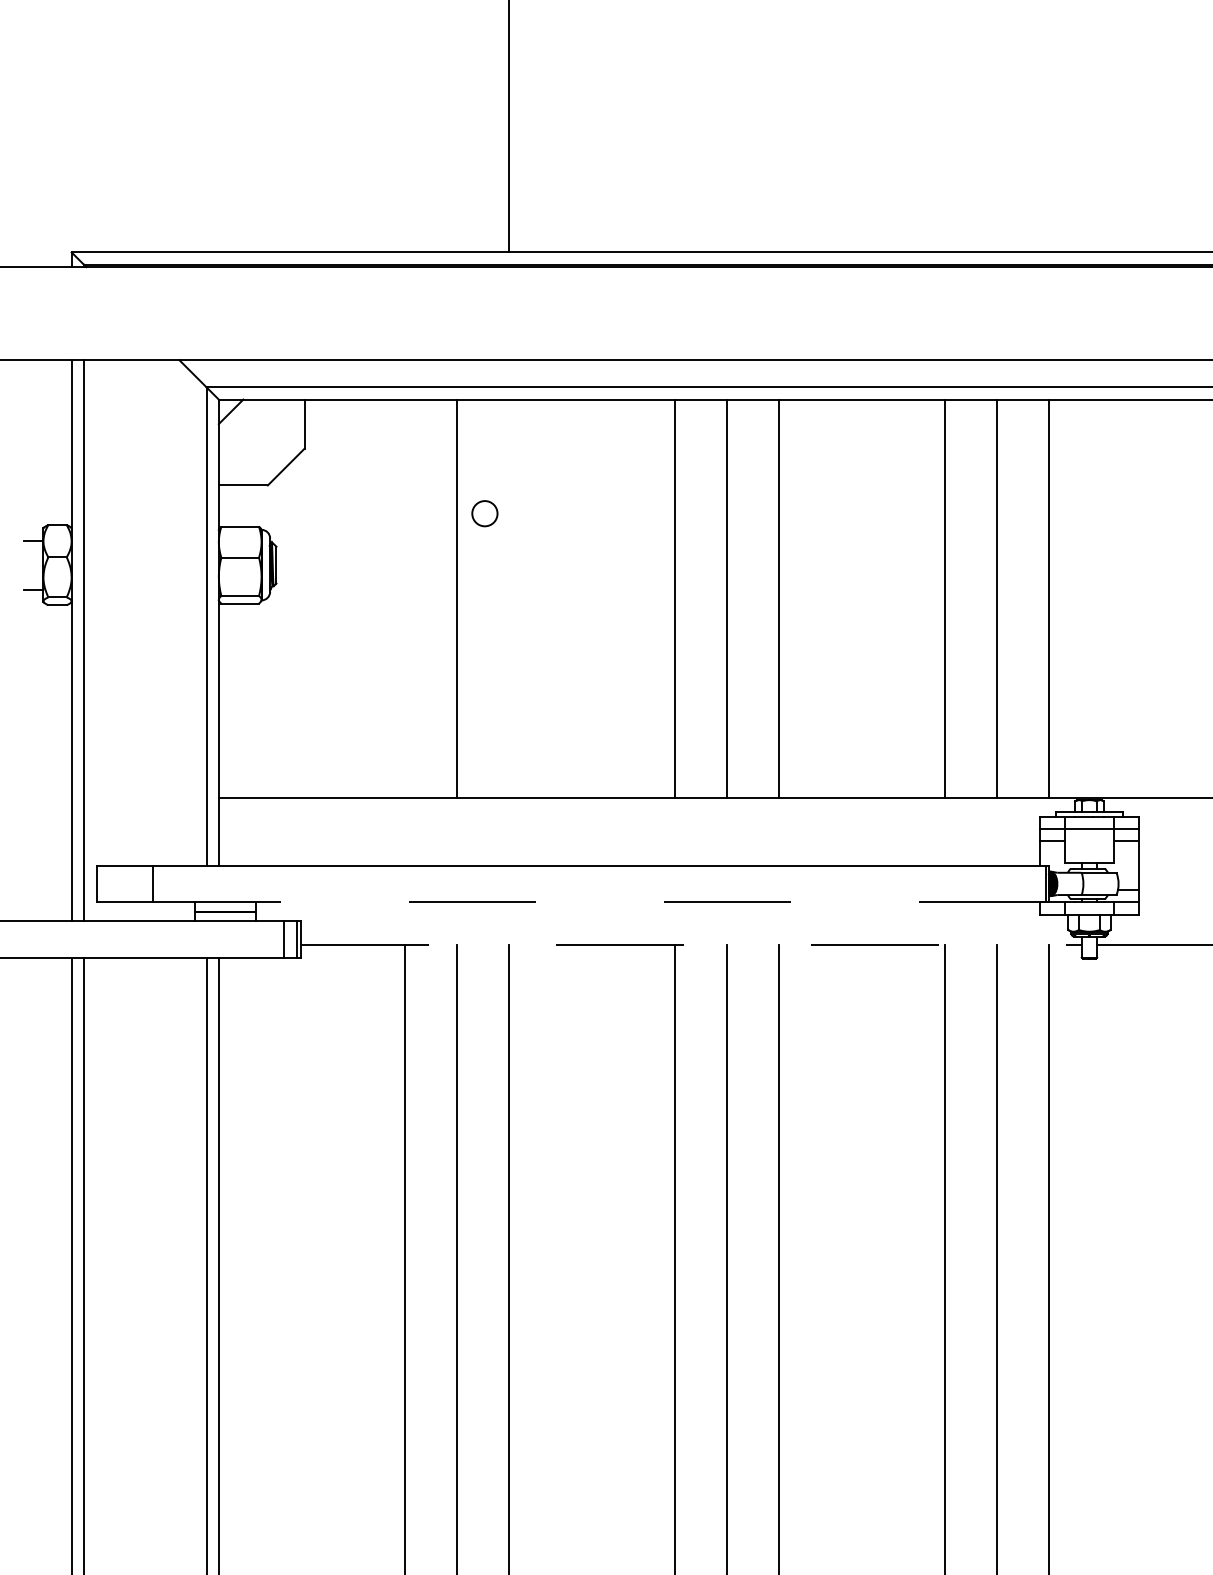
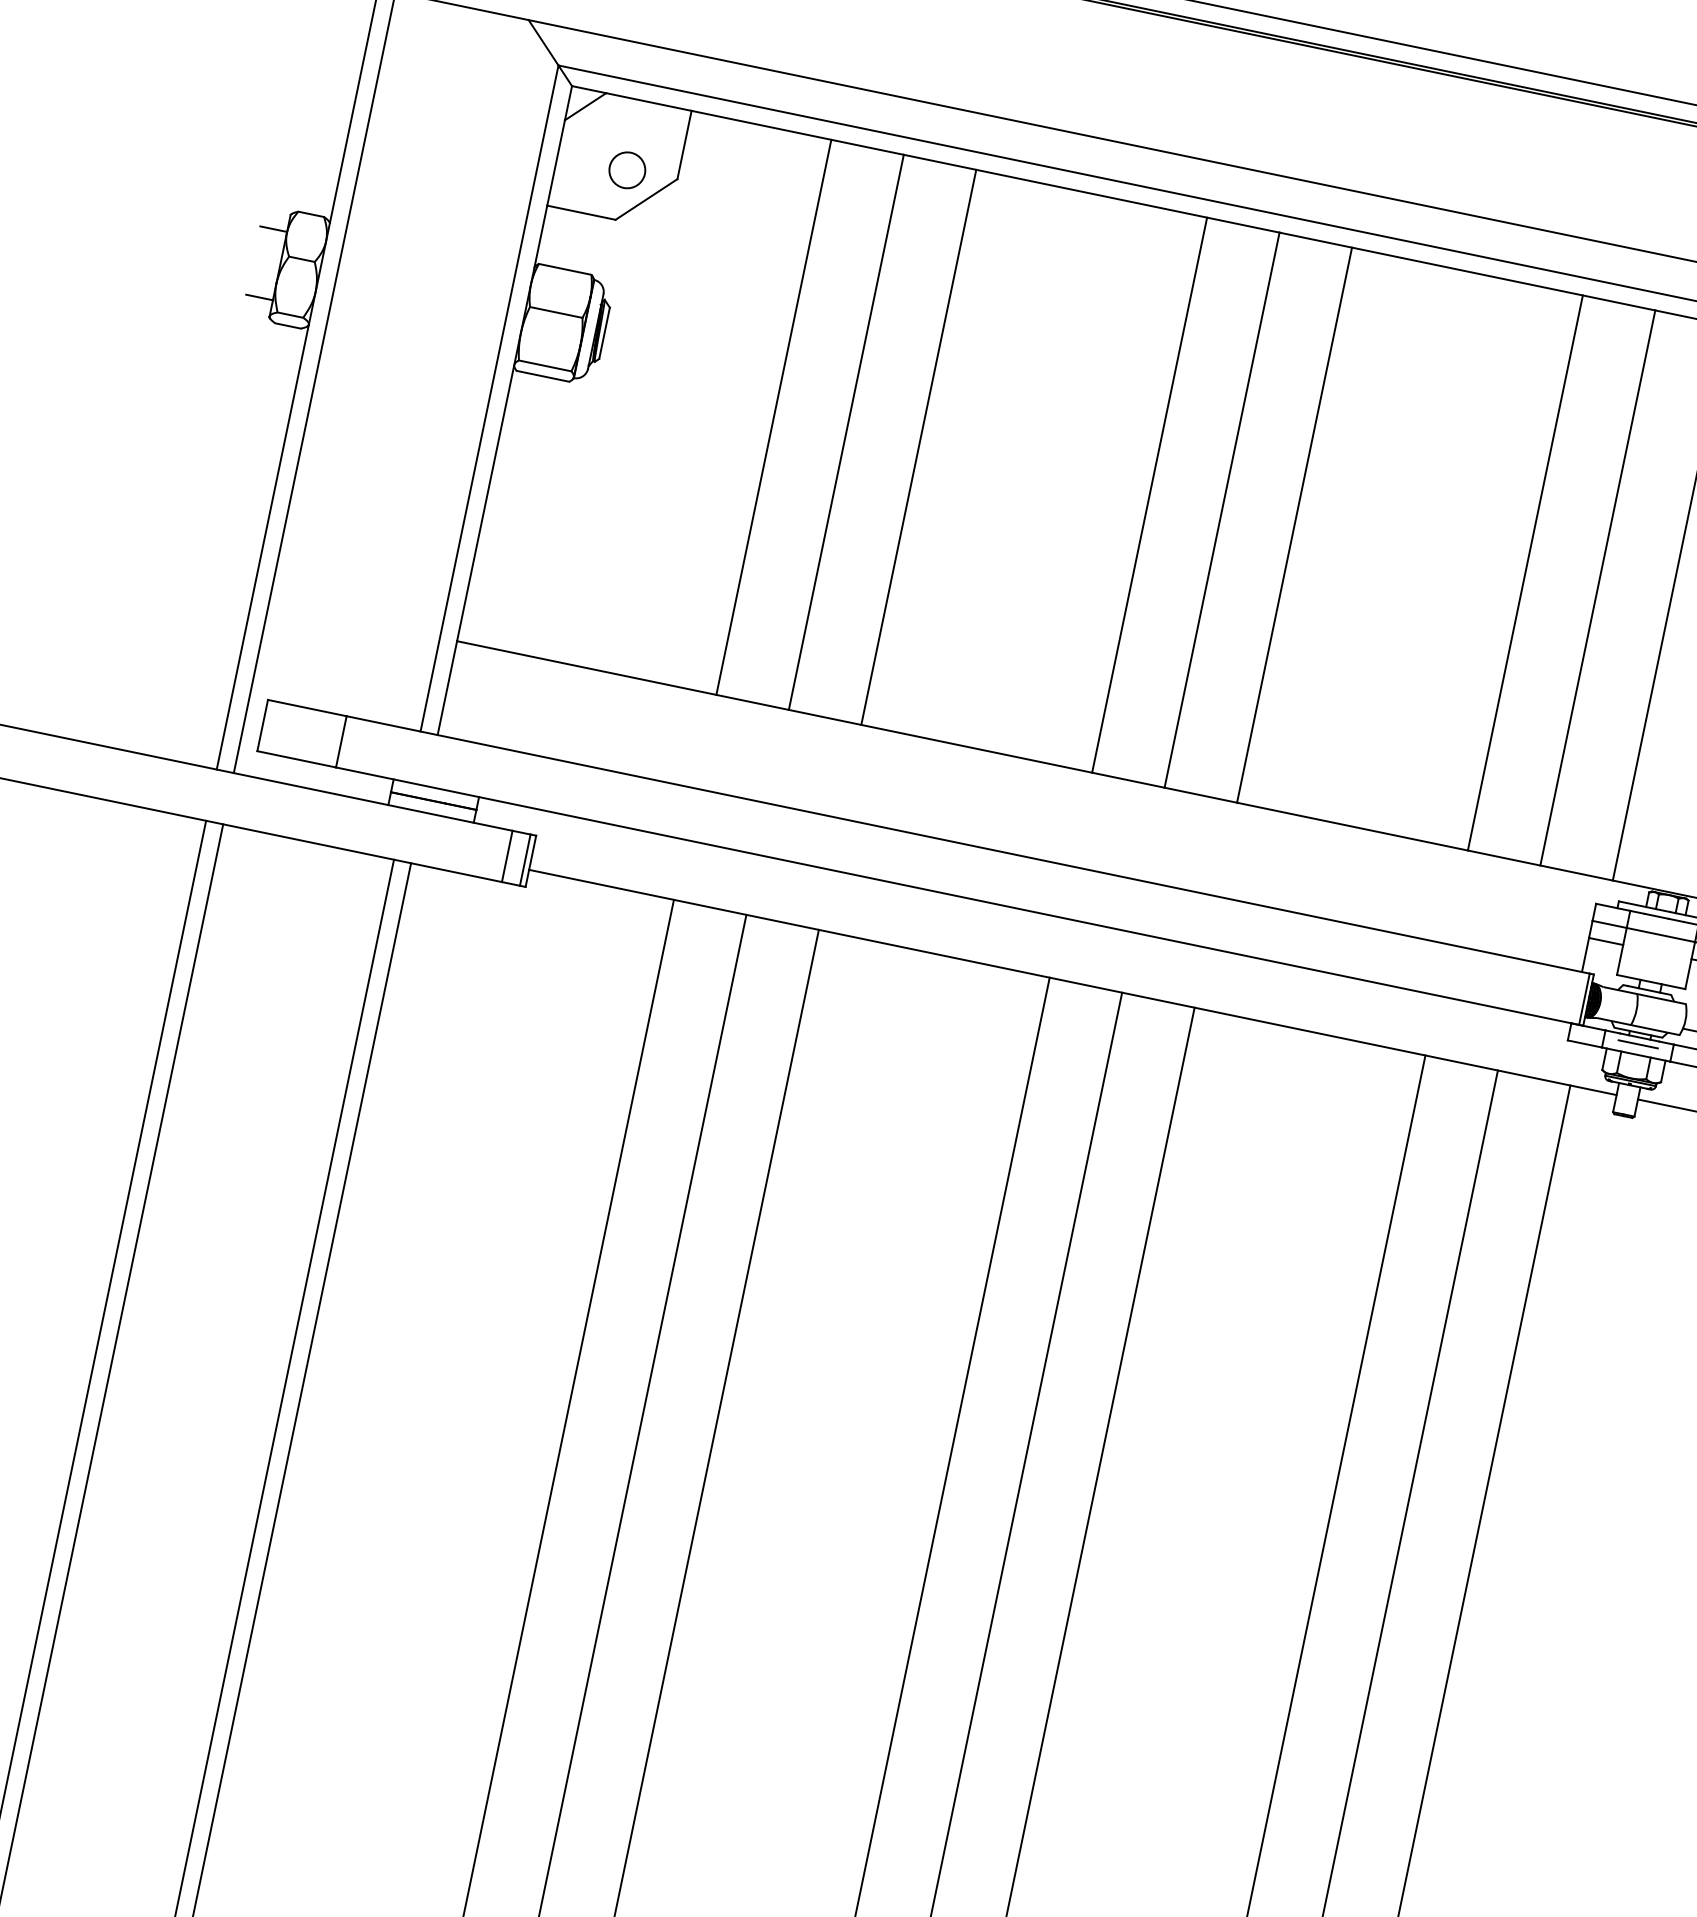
circle: (484, 513) -> (626, 169), moved
line: (404, 598) -> (773, 416), added
line: (509, 598) -> (919, 446), added
line: (600, 902) -> (958, 896), dashed -> solid
line: (1089, 907) -> (1638, 1044), added
line: (691, 945) -> (1072, 982), dashed -> solid

